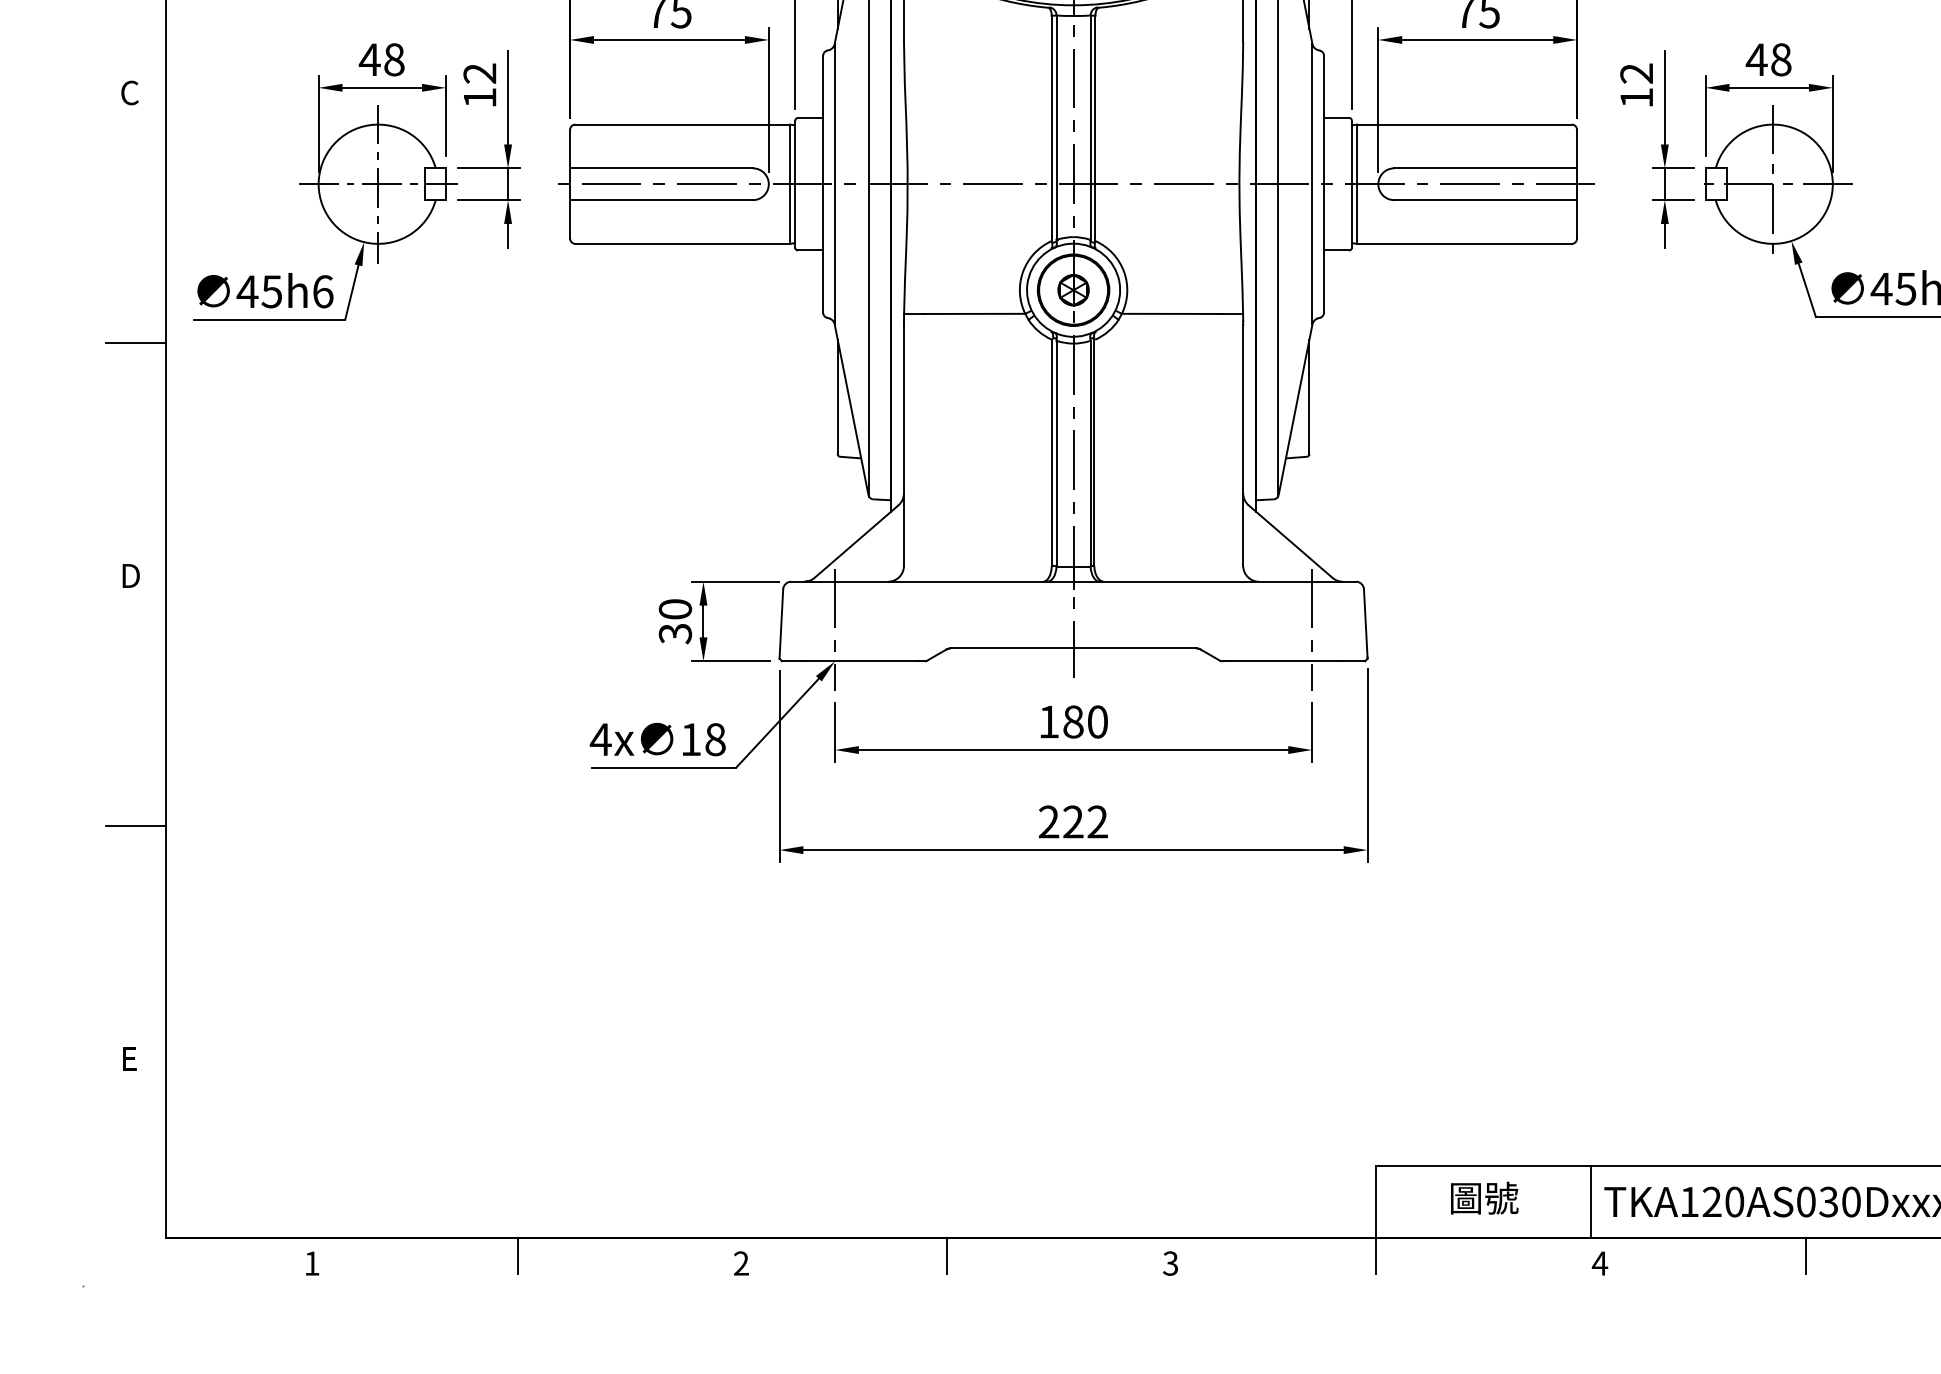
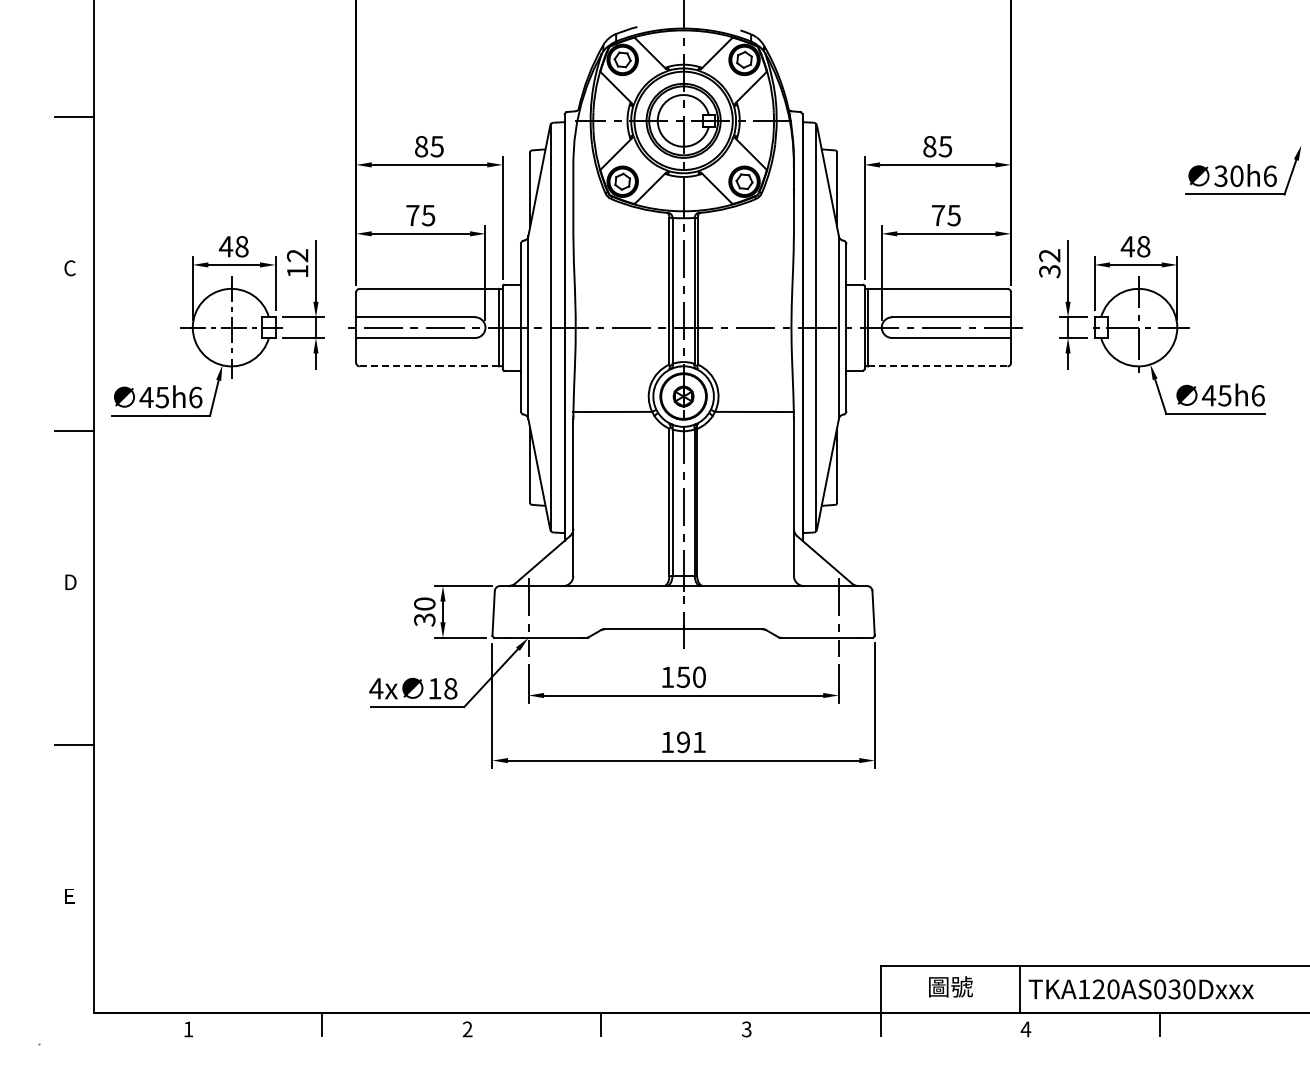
text: (1636, 97) -> (1049, 271), 12 -> 32
line: (682, 244) -> (429, 366), solid -> dashed
line: (1464, 244) -> (937, 366), solid -> dashed
text: (1073, 720) -> (683, 676), 180 -> 150
text: (1073, 822) -> (683, 742), 222 -> 191

